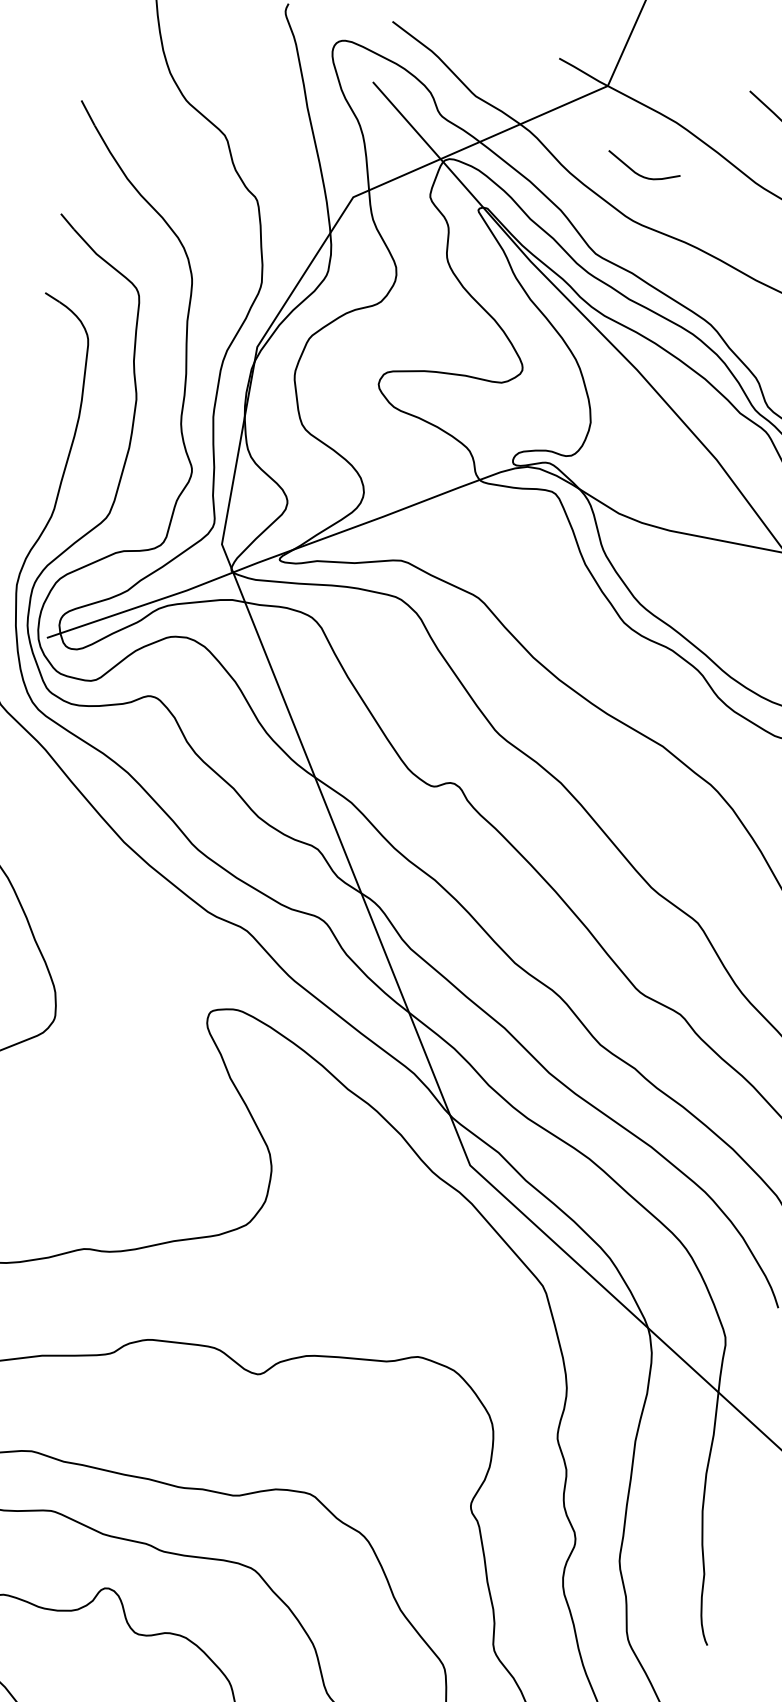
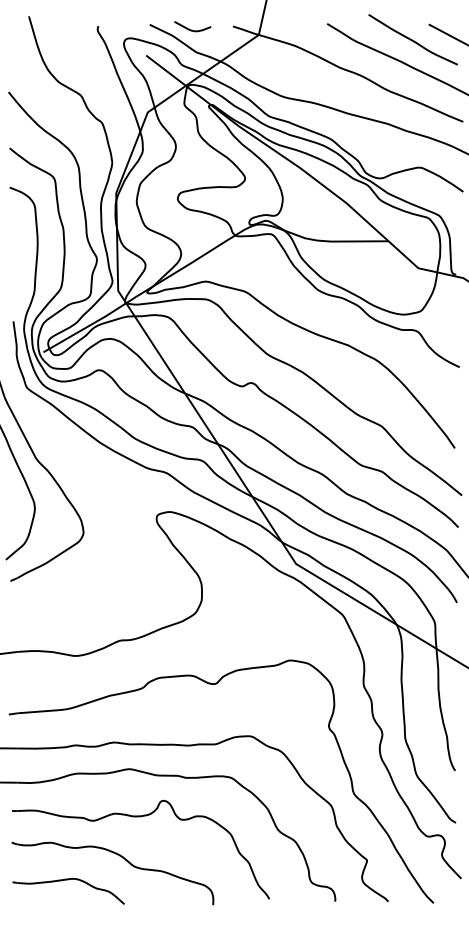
curve: (641, 173) -> (192, 29), moved

